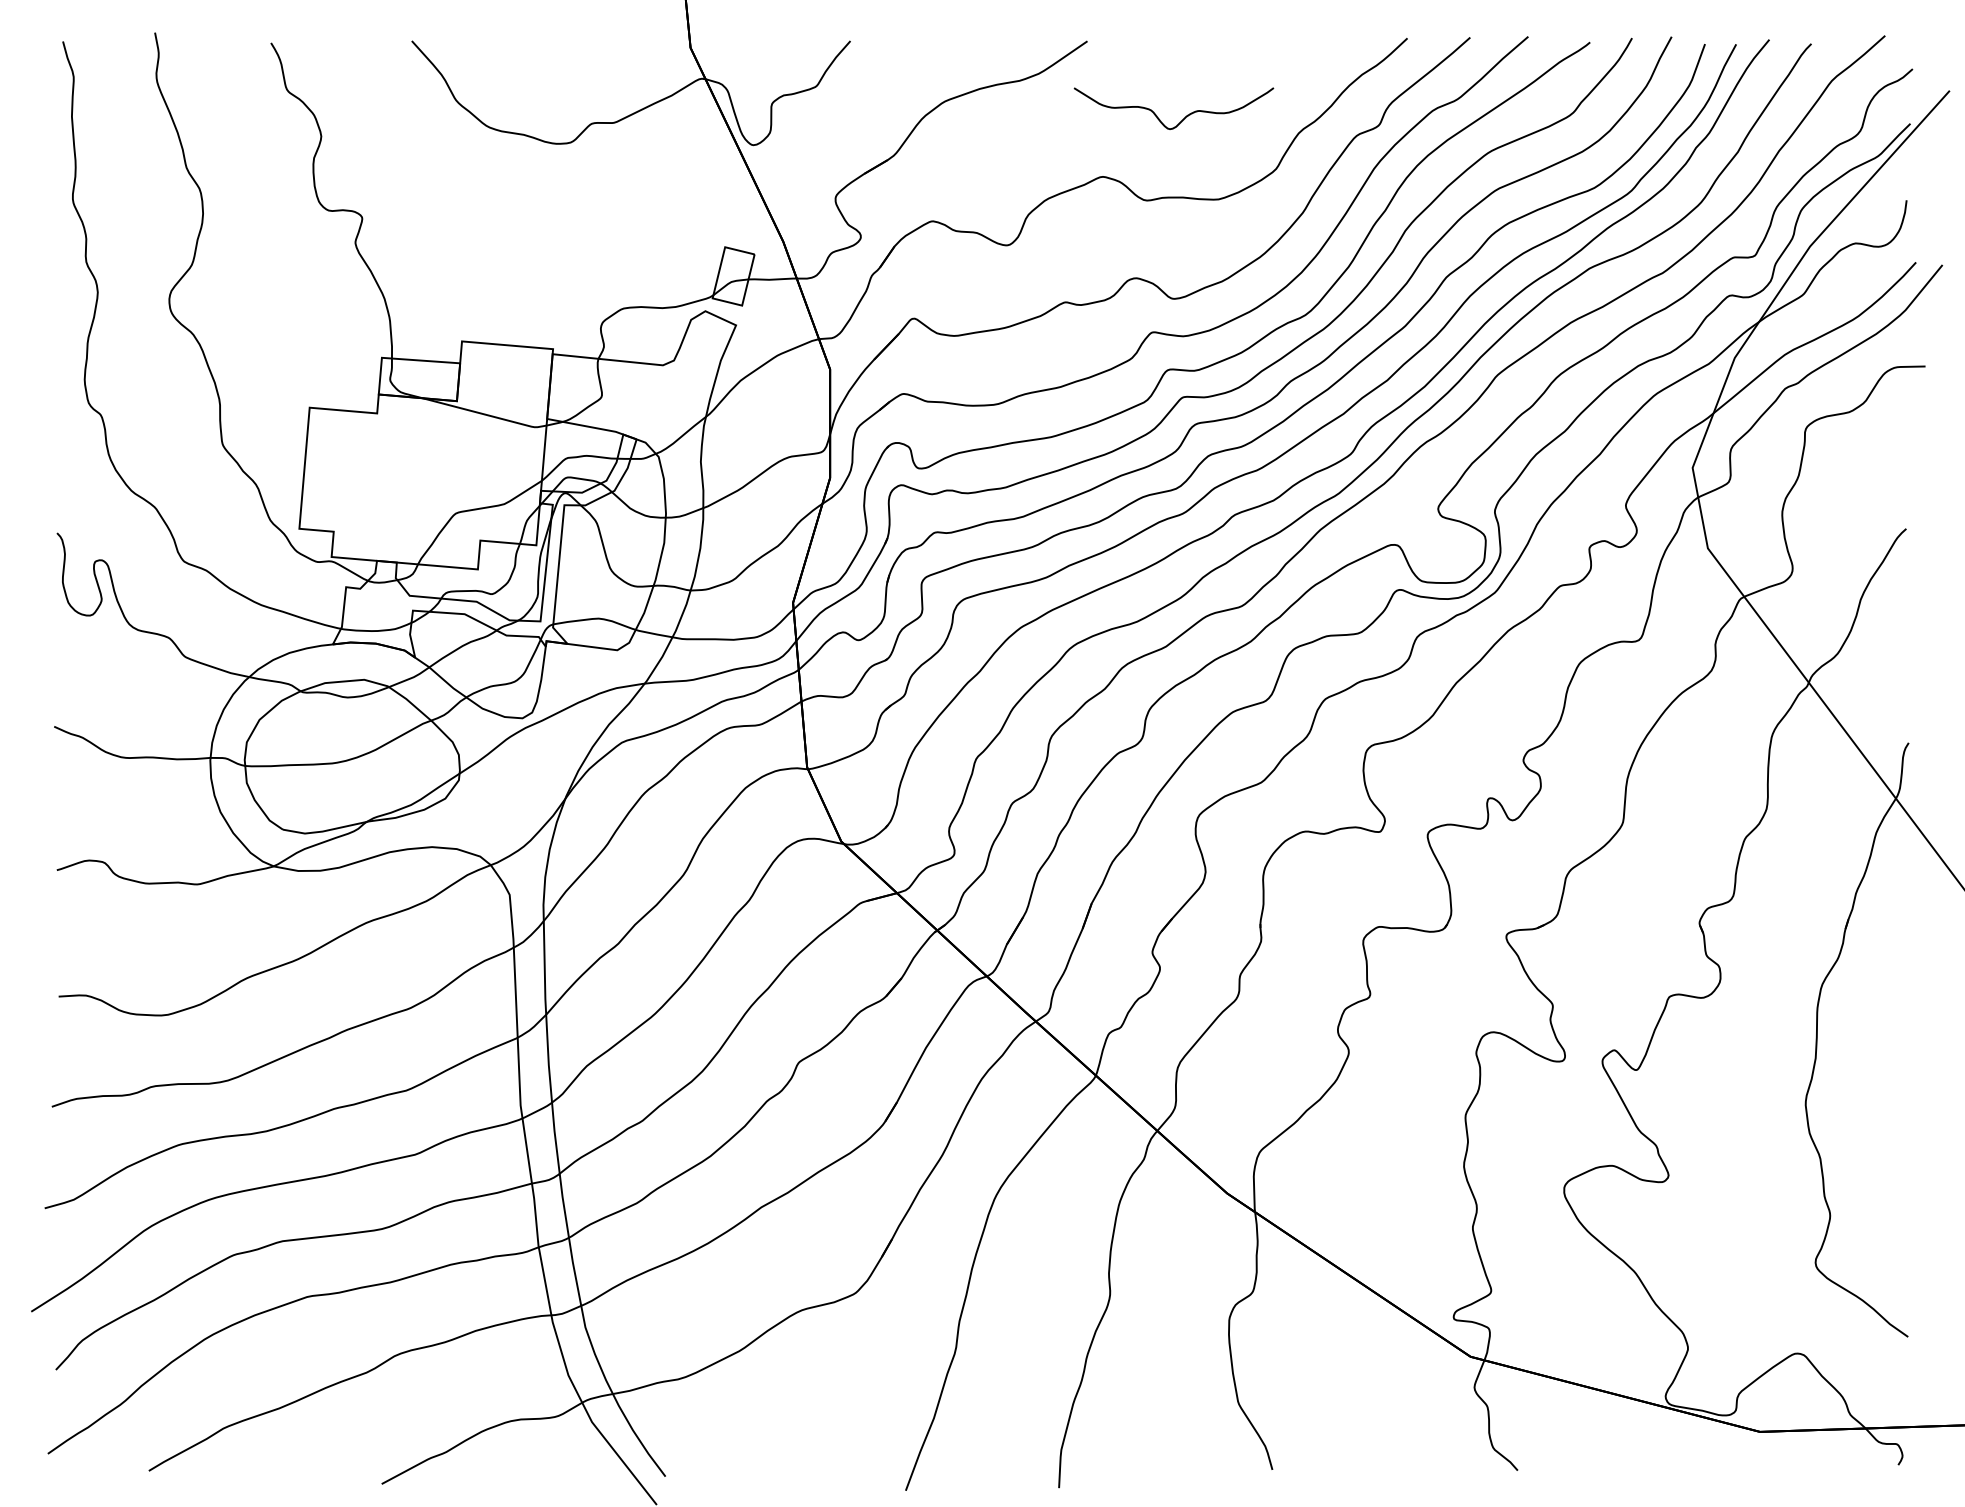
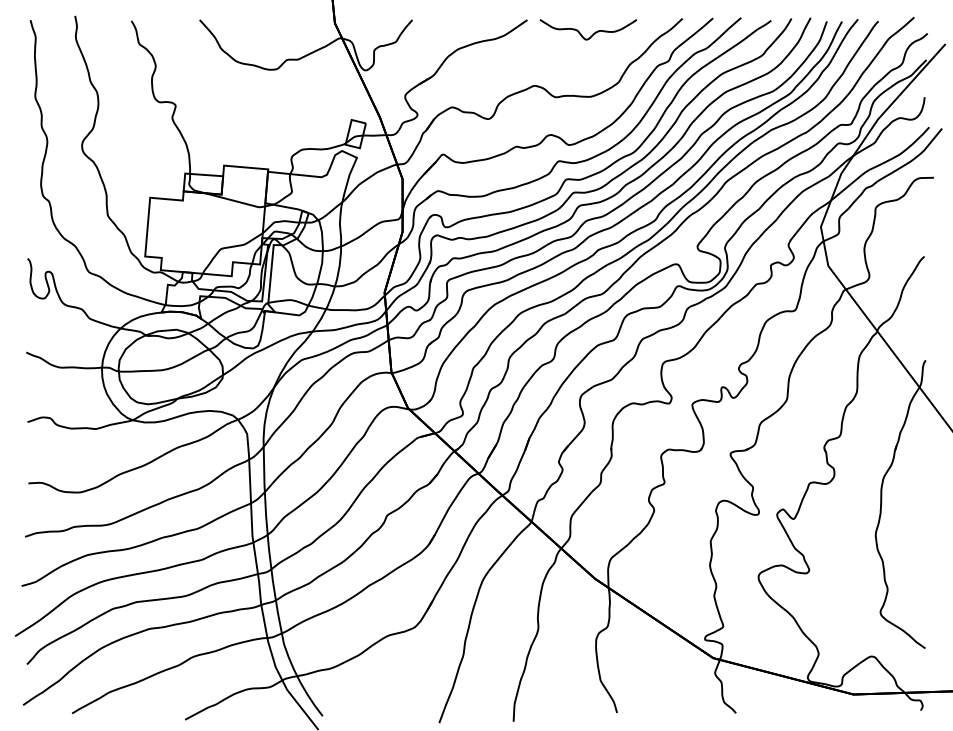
curve: (1184, 116) -> (593, 33), moved

